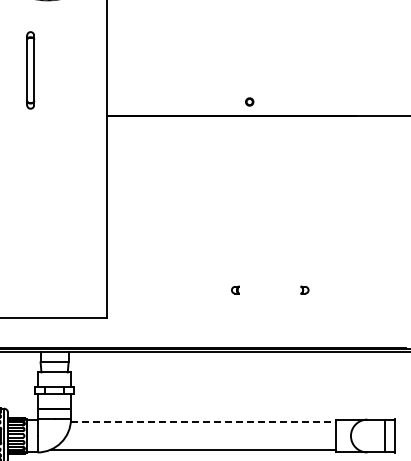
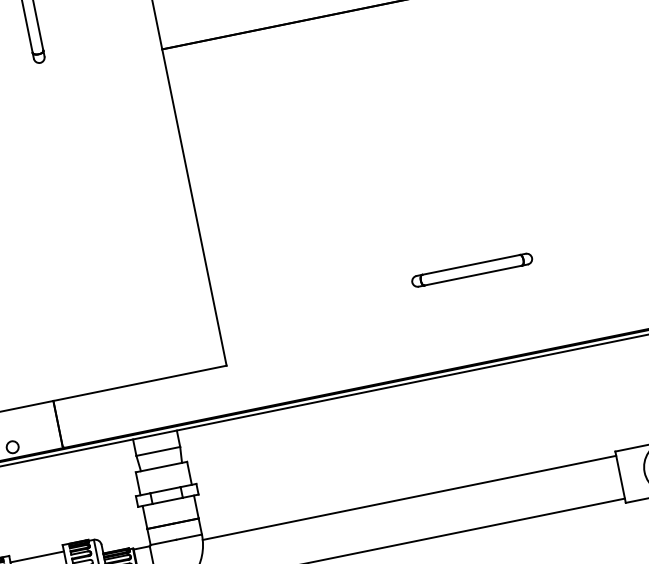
line: (269, 286) -> (469, 264), added
line: (269, 293) -> (472, 275), added
line: (203, 422) -> (409, 498), dashed -> solid

